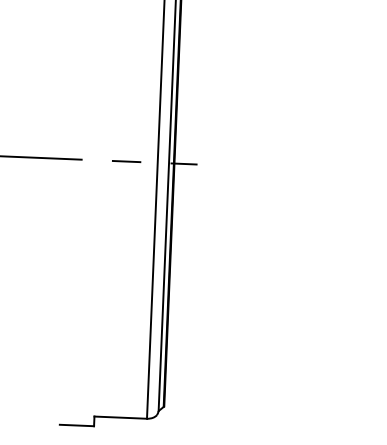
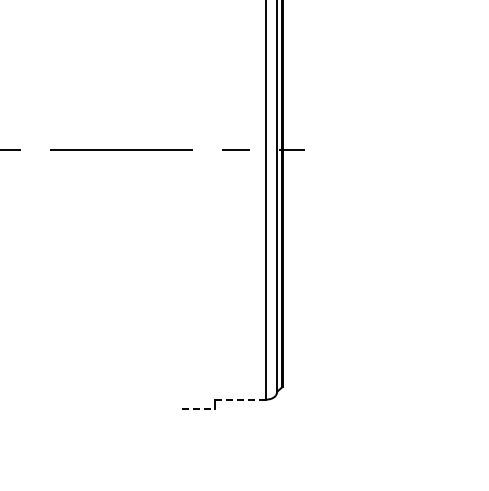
line: (120, 417) -> (240, 399), solid -> dashed
line: (77, 425) -> (198, 409), solid -> dashed

